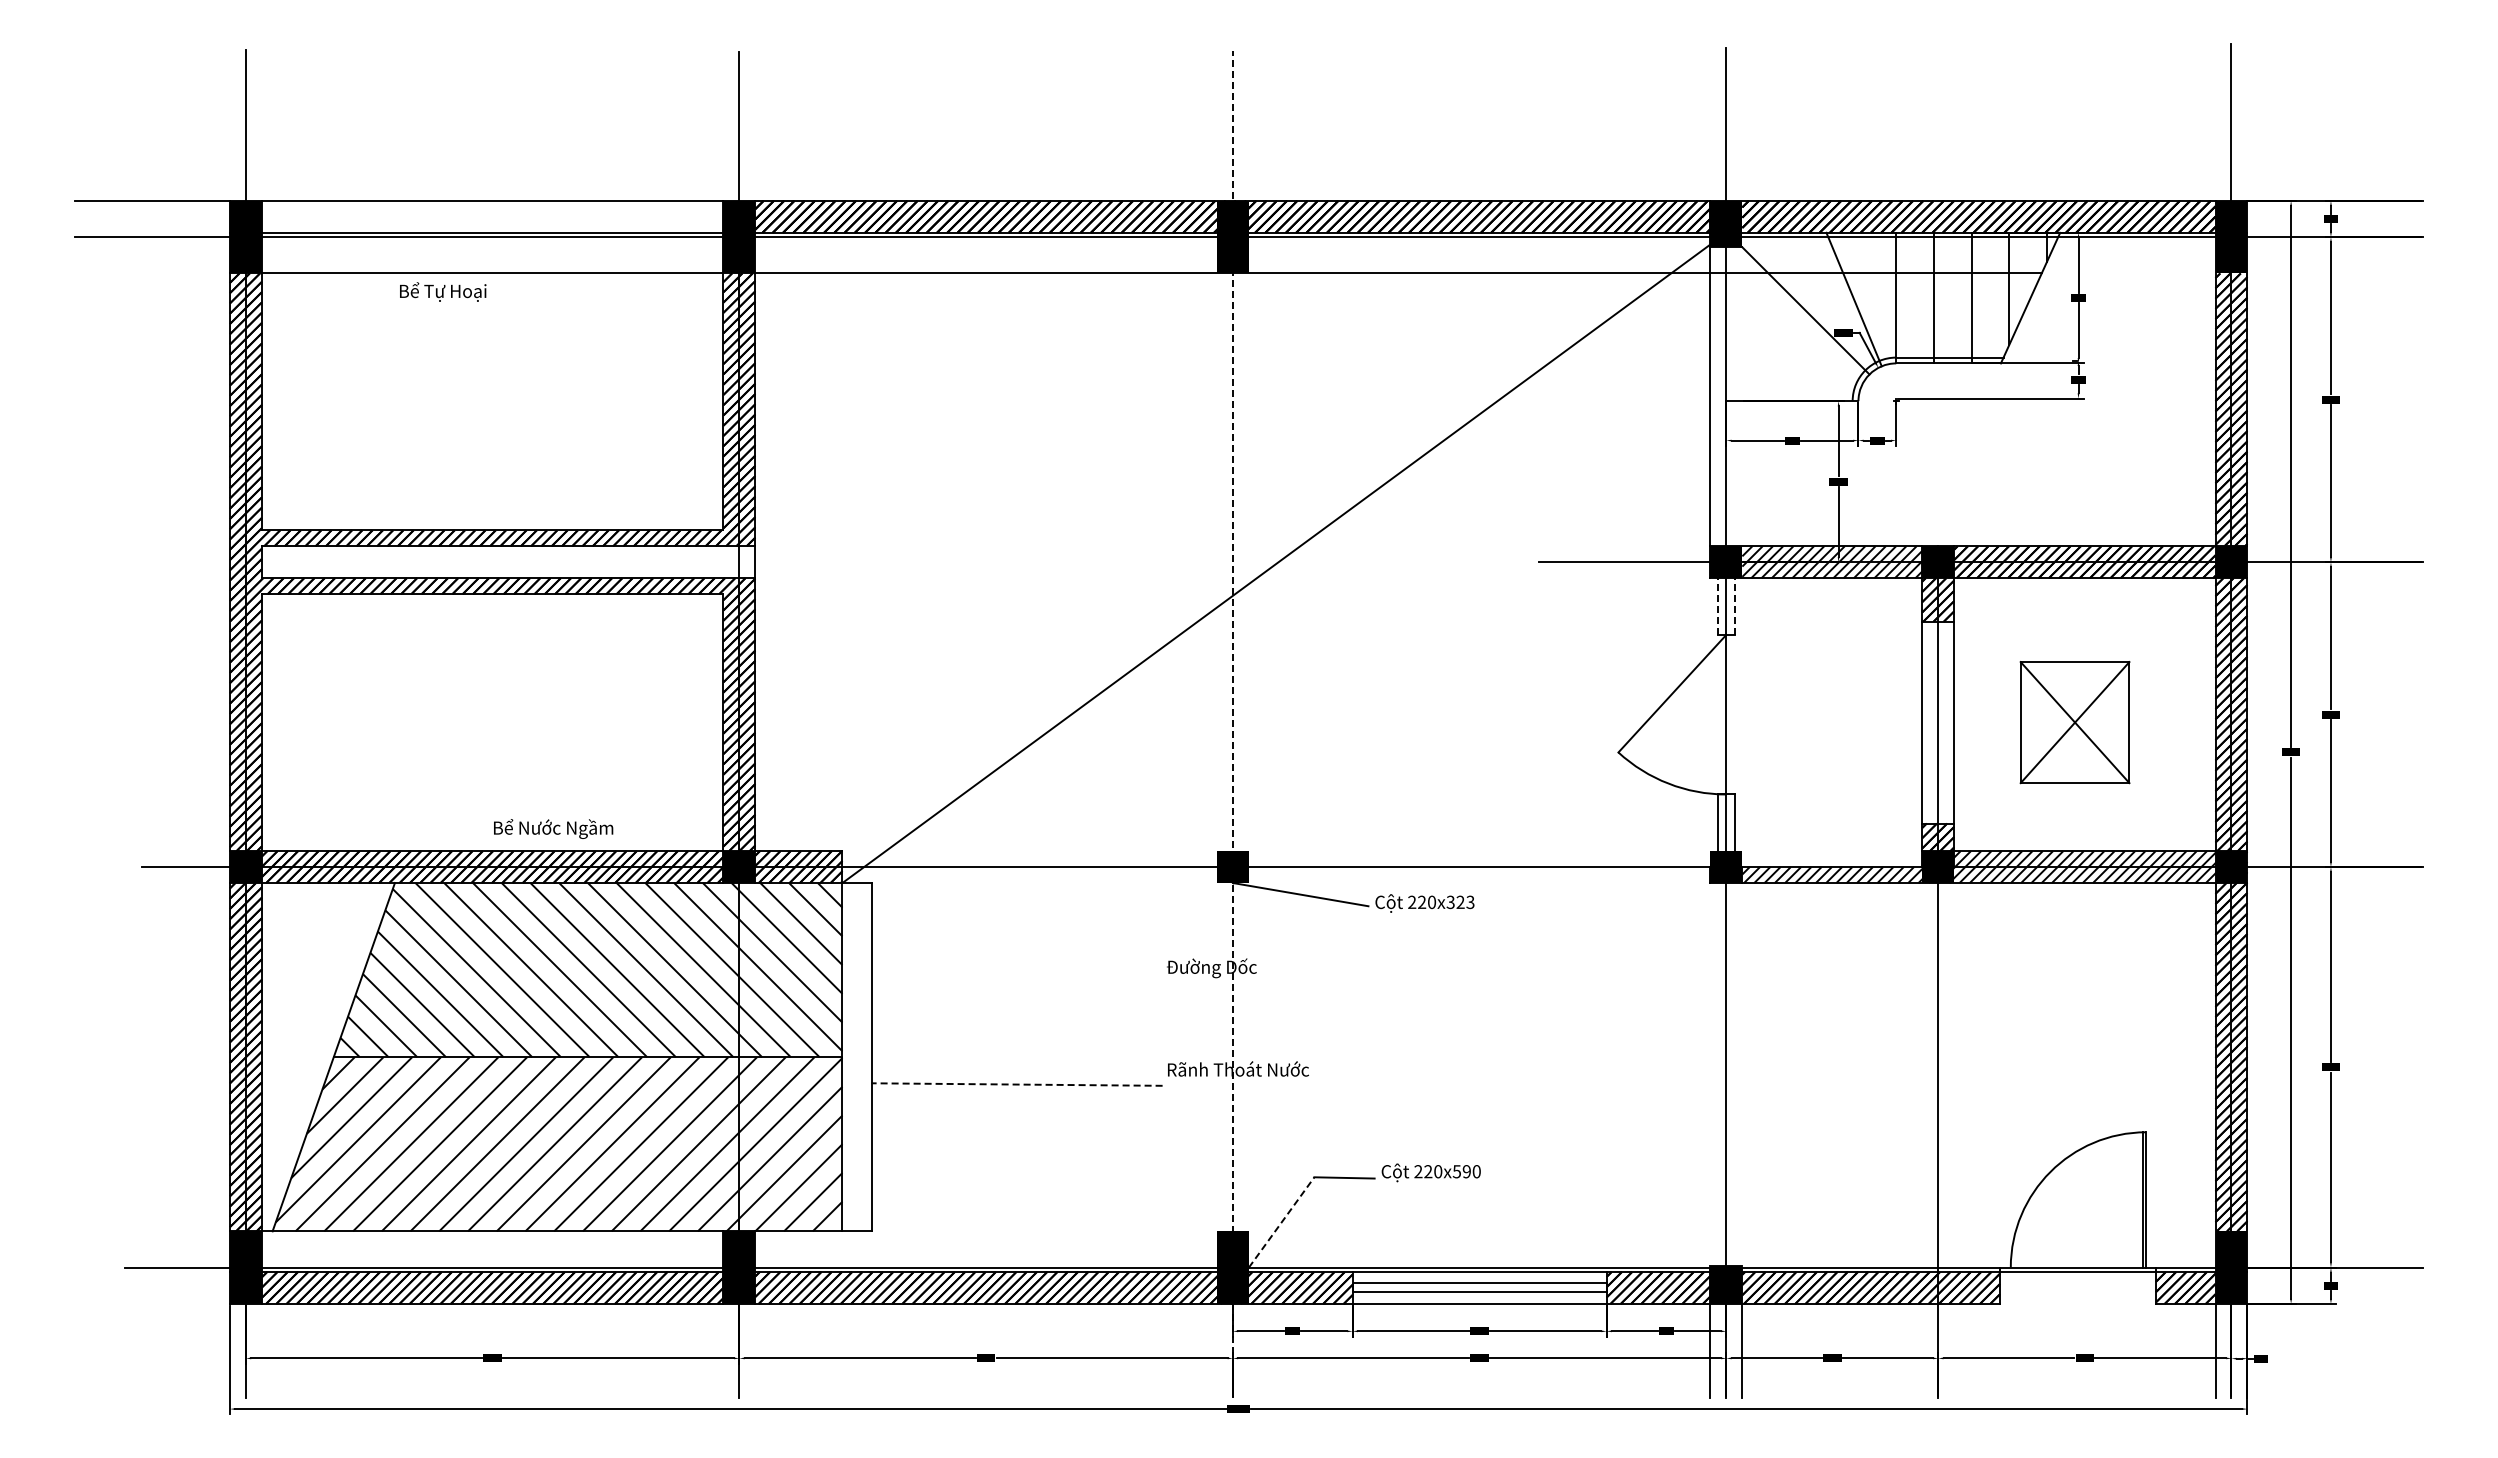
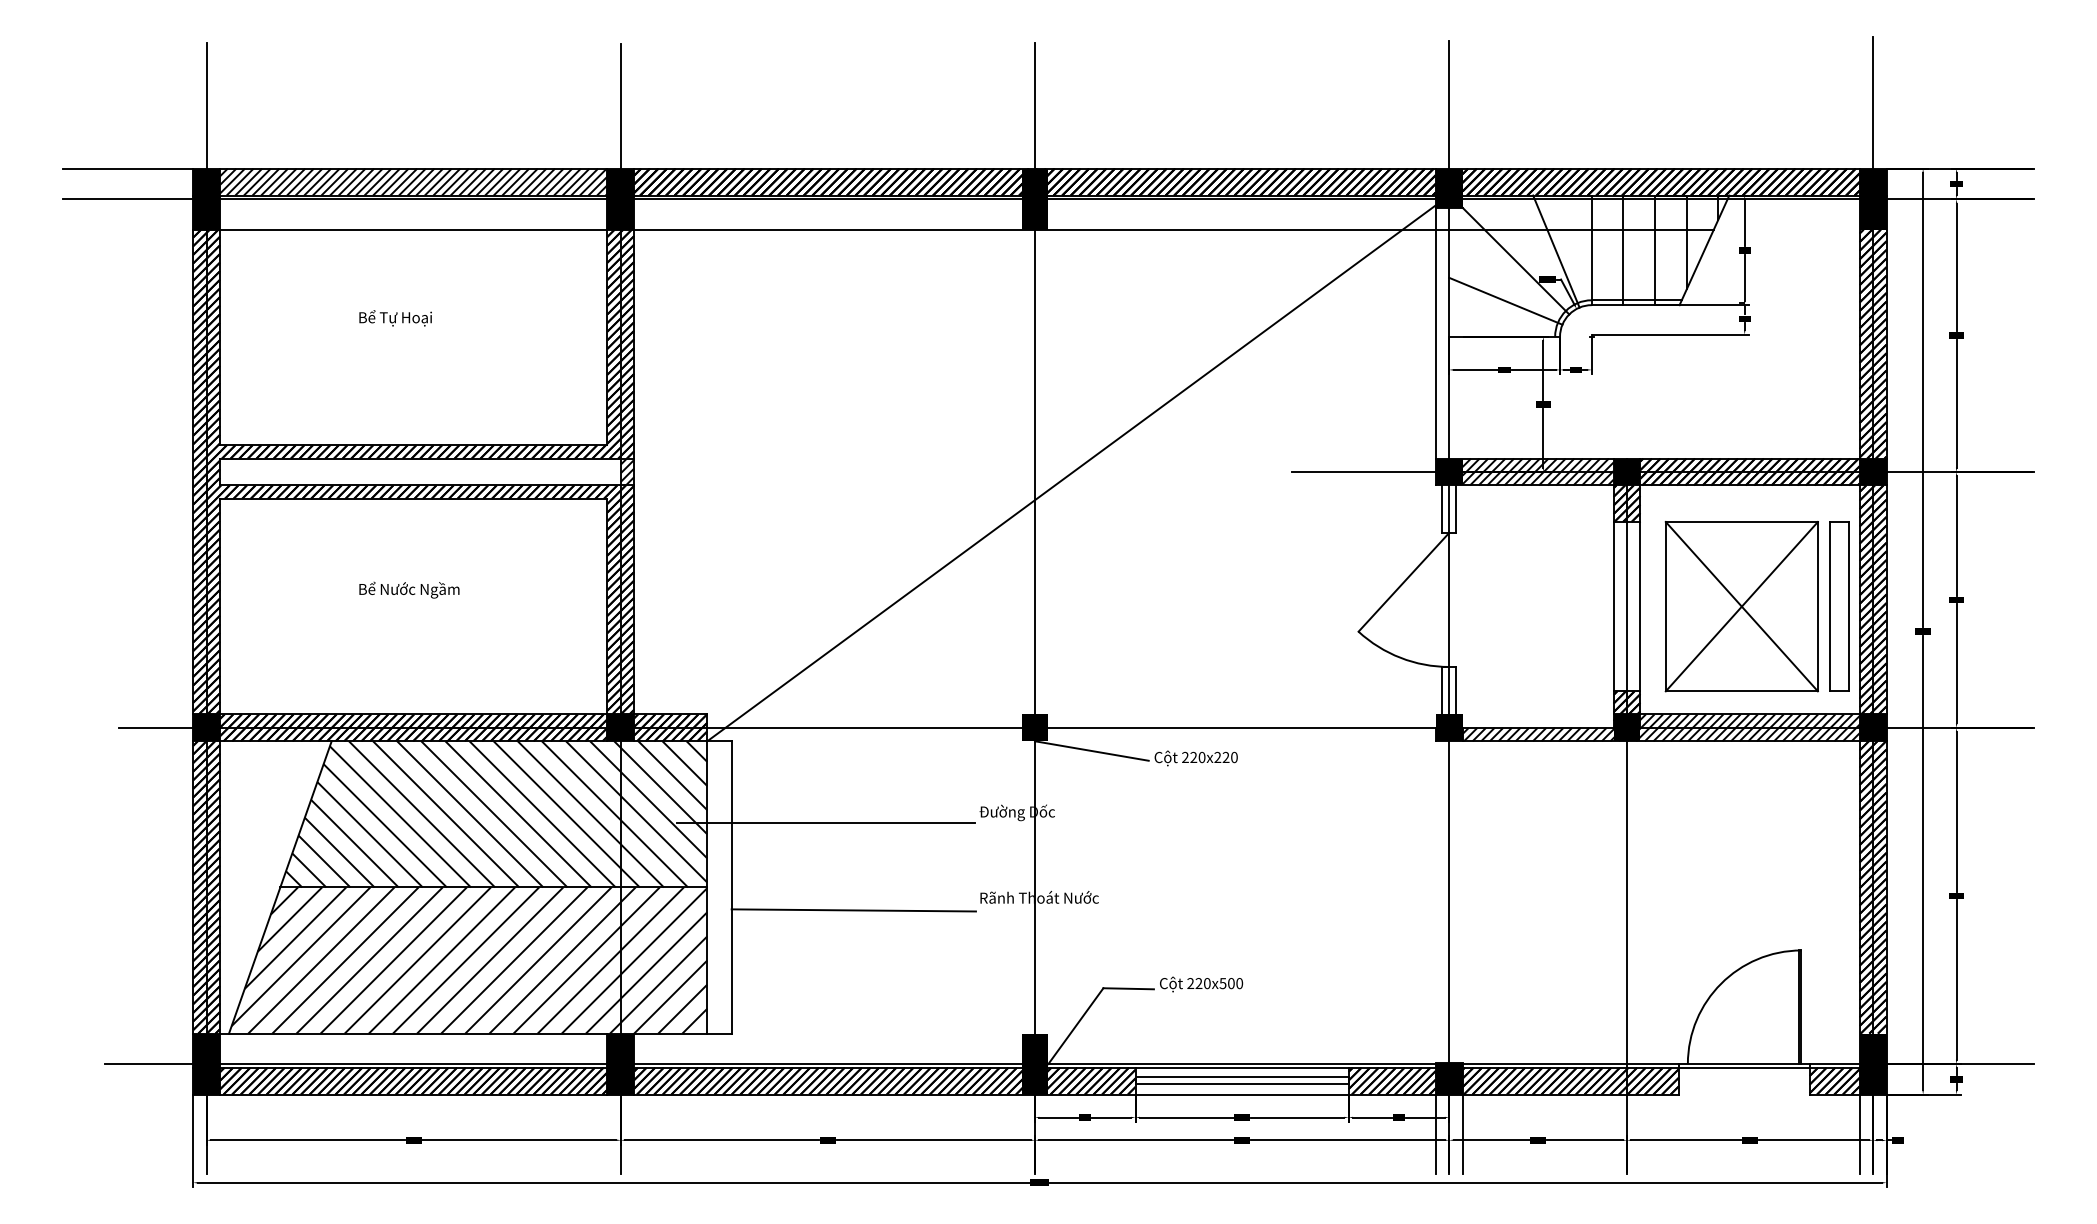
hatch: (492, 216) -> (413, 181), added
text: (443, 291) -> (395, 317), moved
line: (1793, 358) -> (1505, 301), added
hatch: (747, 562) -> (627, 472), added
line: (1717, 606) -> (1441, 509), dashed -> solid
line: (1735, 606) -> (1456, 509), dashed -> solid
part: (2074, 722) -> (1741, 606), size x1.67
part: (2191, 722) -> (1839, 606), added
line: (1232, 724) -> (1034, 608), dashed -> solid
text: (553, 828) -> (409, 589), moved
text: (1460, 902) -> (1226, 757), 220x323 -> 220x220
line: (983, 980) -> (825, 823), added
line: (1017, 1084) -> (854, 910), dashed -> solid
text: (1466, 1171) -> (1231, 983), 220x590 -> 220x500
line: (1281, 1222) -> (1075, 1026), dashed -> solid

